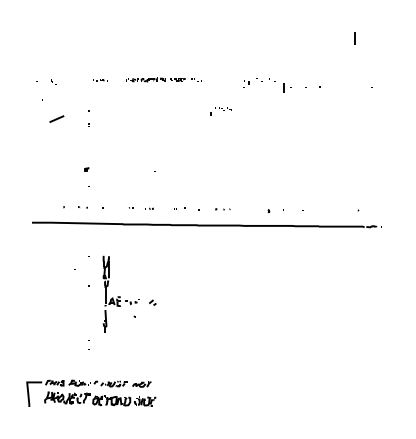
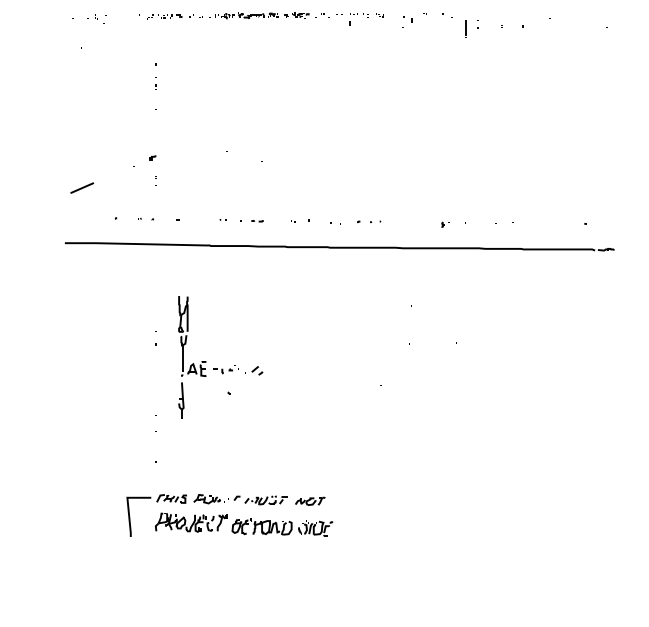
part: (102, 80) -> (177, 16), size x1.67
part: (220, 111) -> (365, 19), moved
line: (56, 118) -> (81, 187), moved
part: (149, 208) -> (252, 220), size x1.67
part: (91, 392) -> (229, 513), moved

